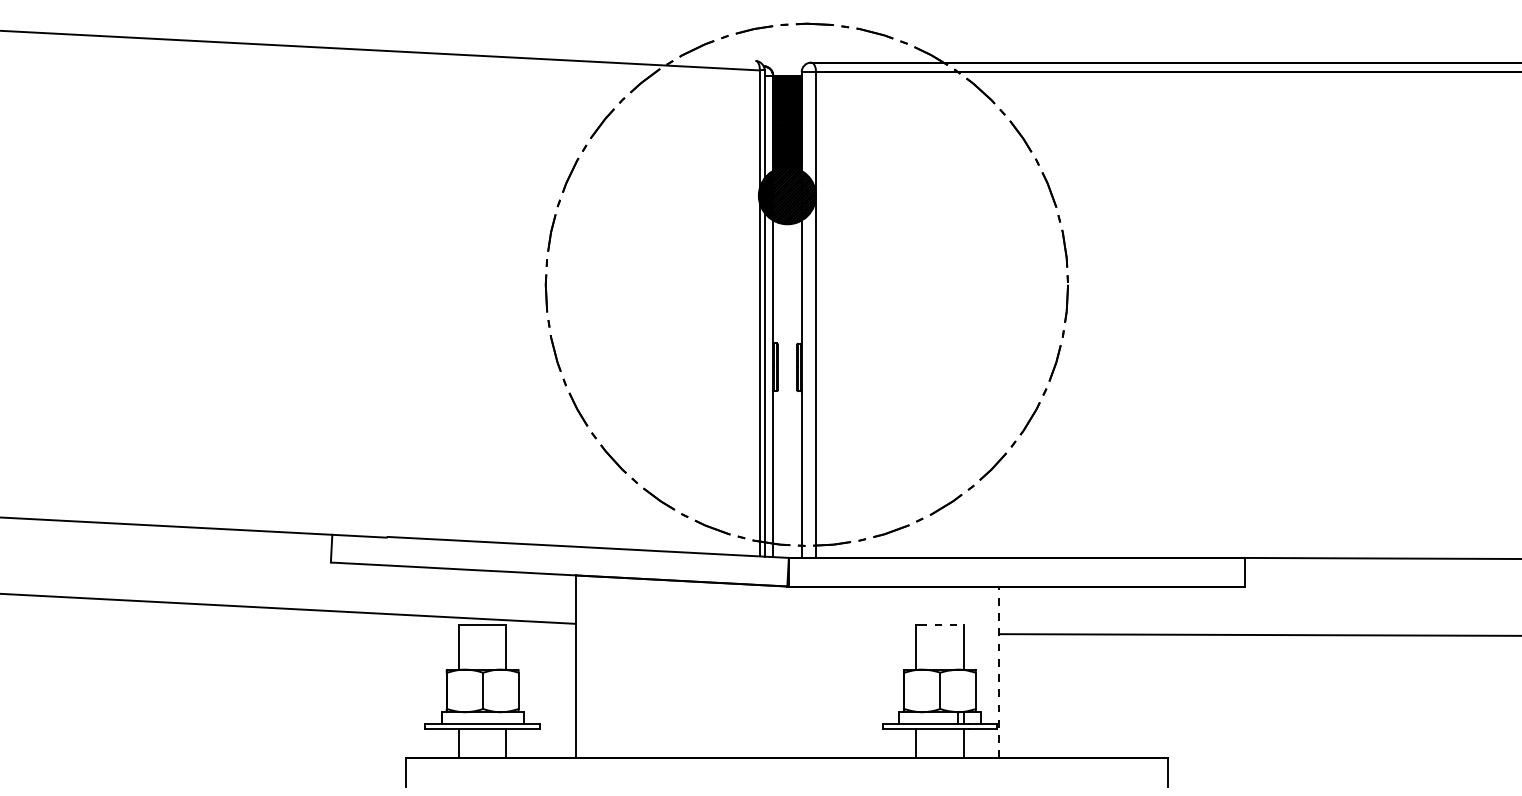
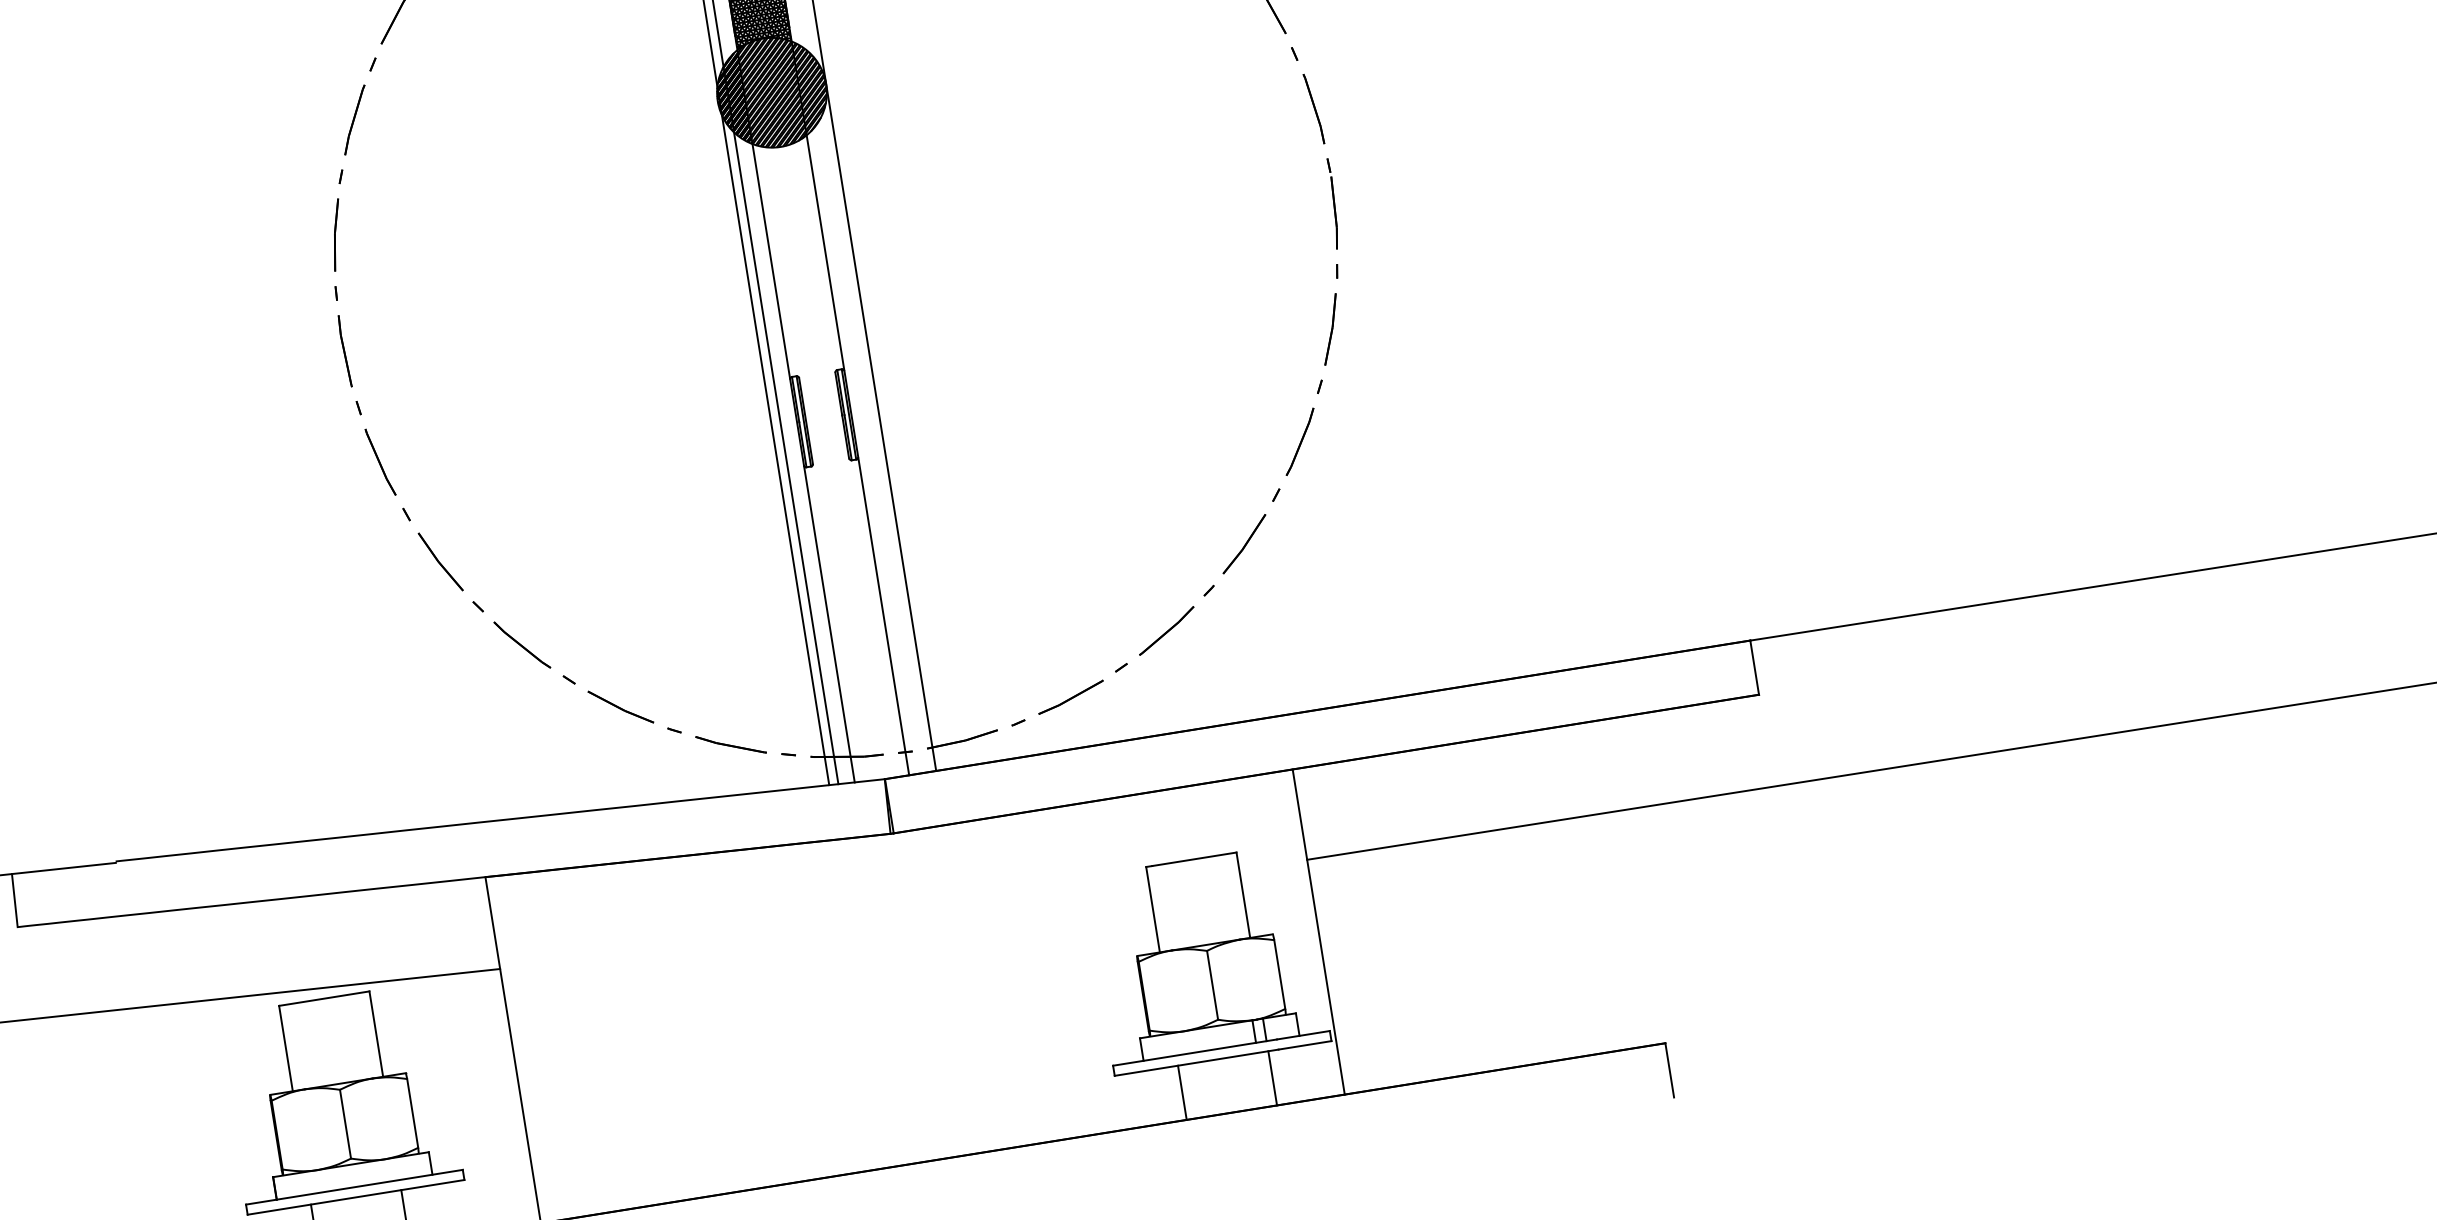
line: (941, 624) -> (1194, 859), dashed -> solid
line: (999, 672) -> (1318, 932), dashed -> solid

